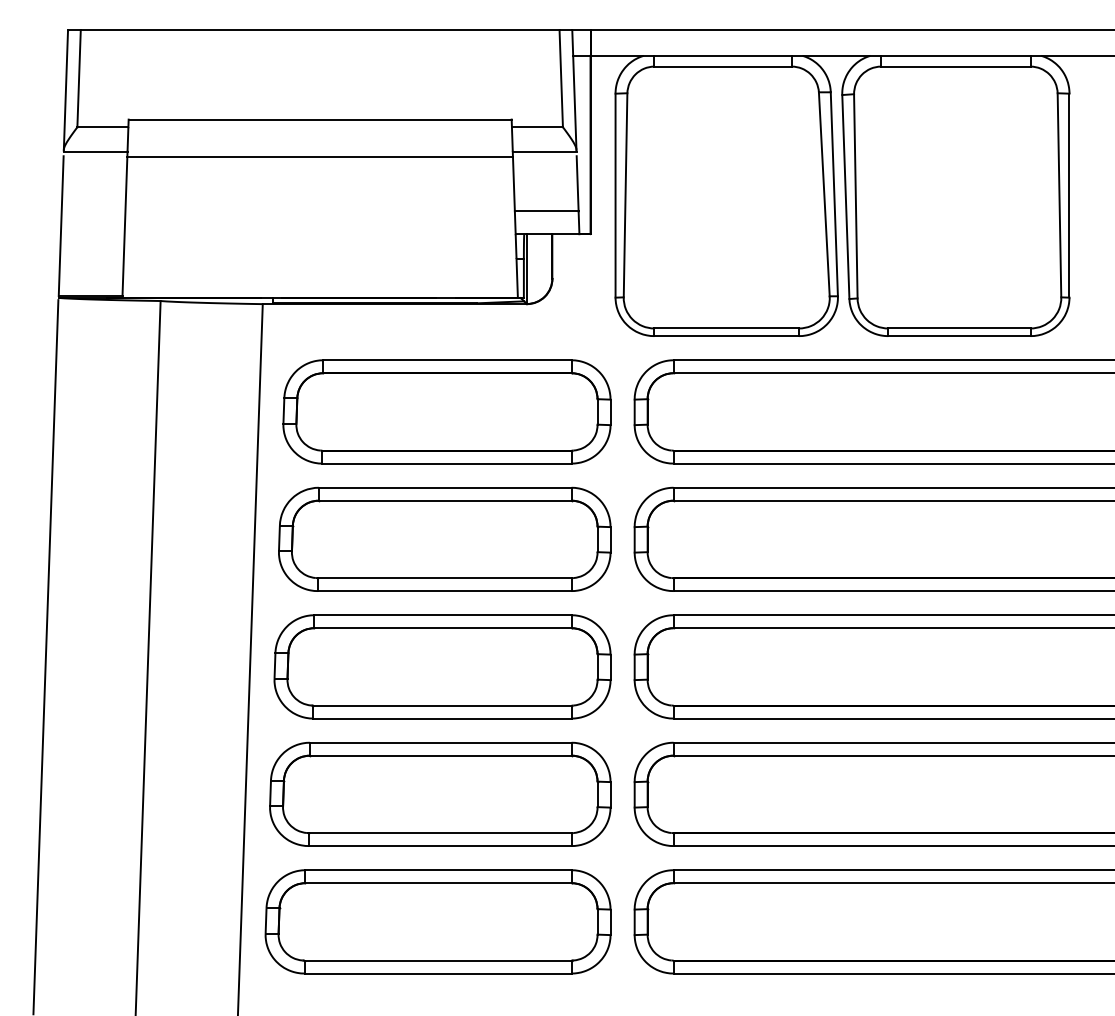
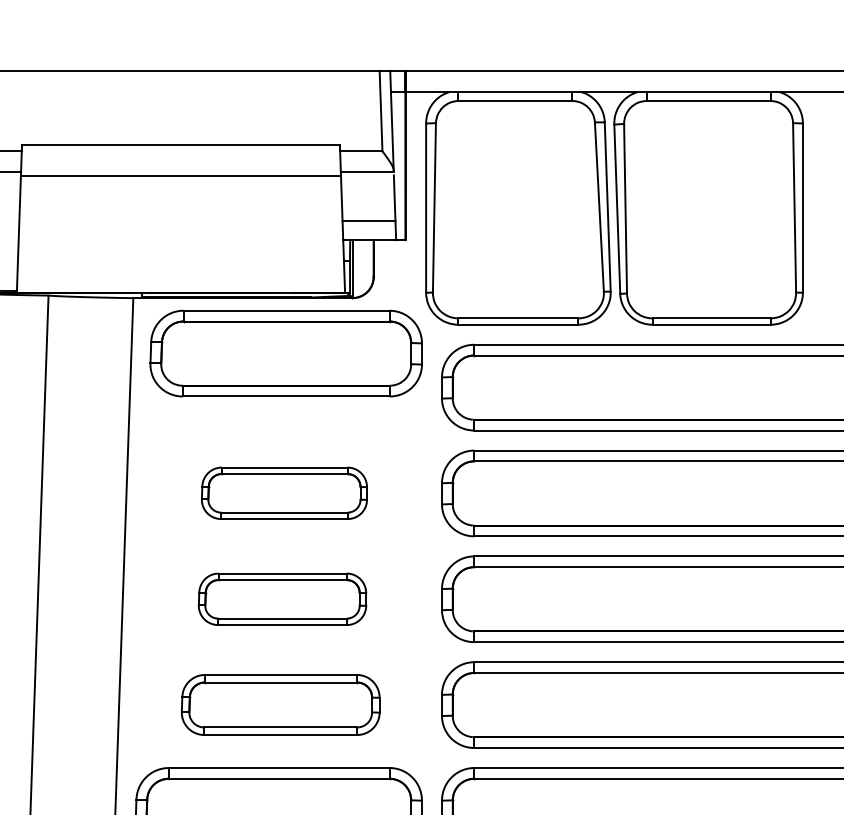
part: (446, 411) -> (285, 353), moved
part: (444, 538) -> (284, 492), size x0.6
part: (442, 666) -> (282, 598), size x0.6
part: (440, 793) -> (280, 704), size x0.7

